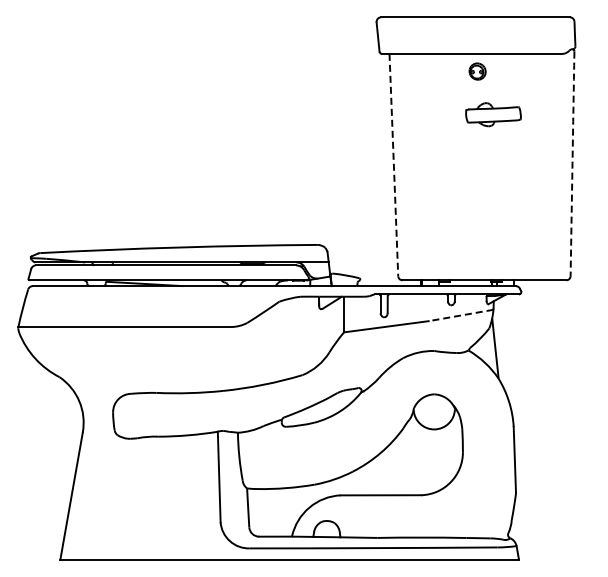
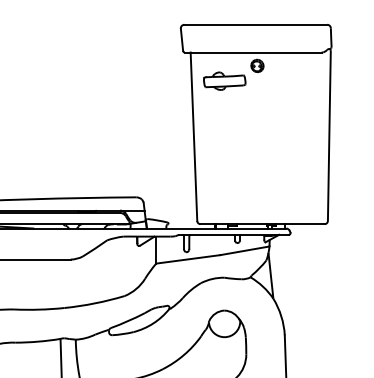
part: (493, 114) -> (224, 81), moved
arc: (572, 163) -> (329, 135), dashed -> solid
line: (393, 165) -> (193, 137), dashed -> solid
line: (461, 315) -> (245, 250), dashed -> solid

